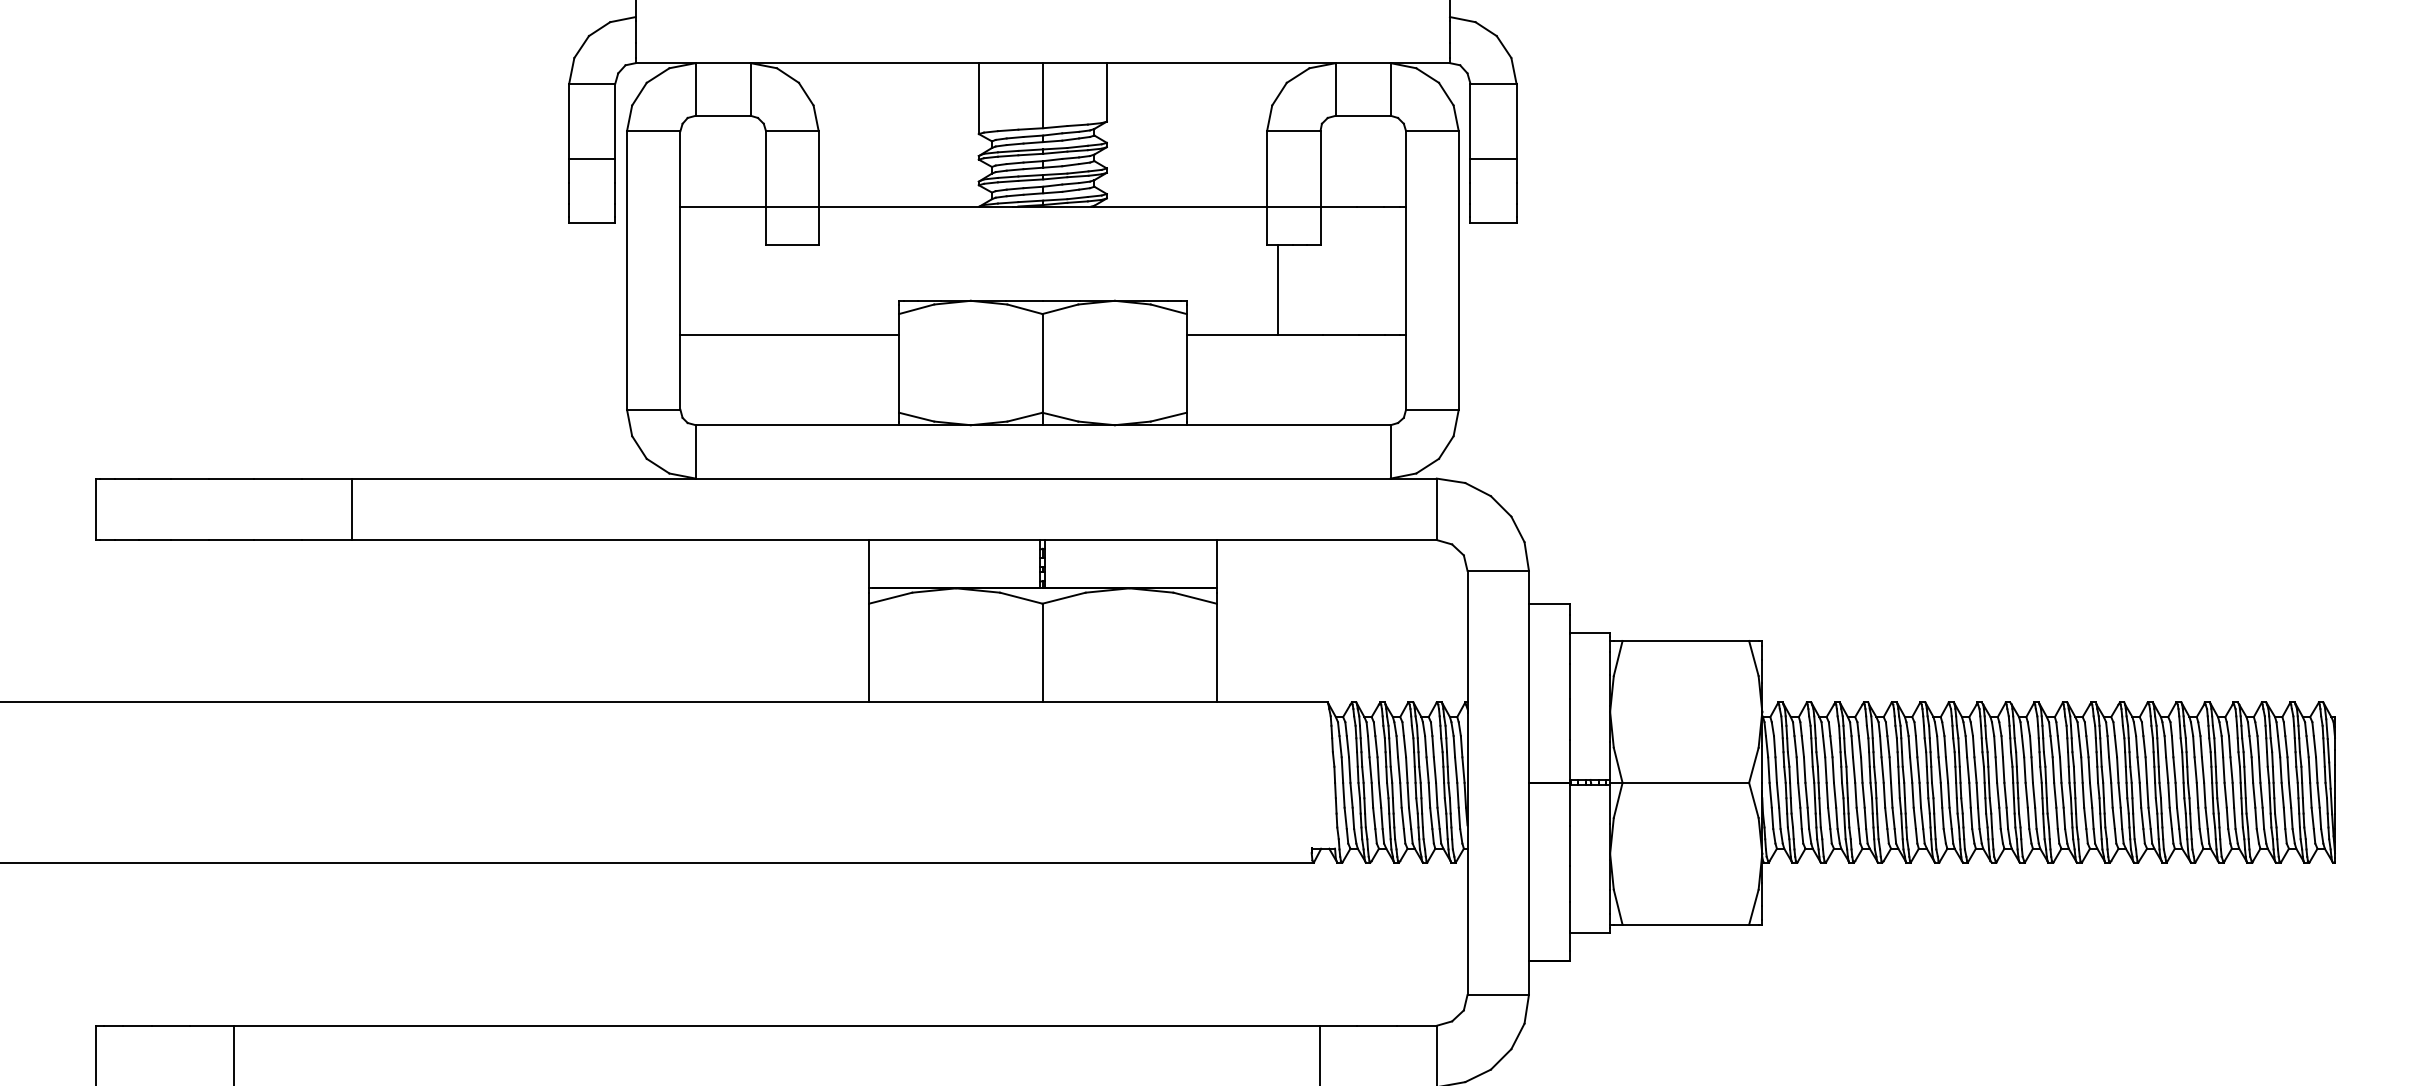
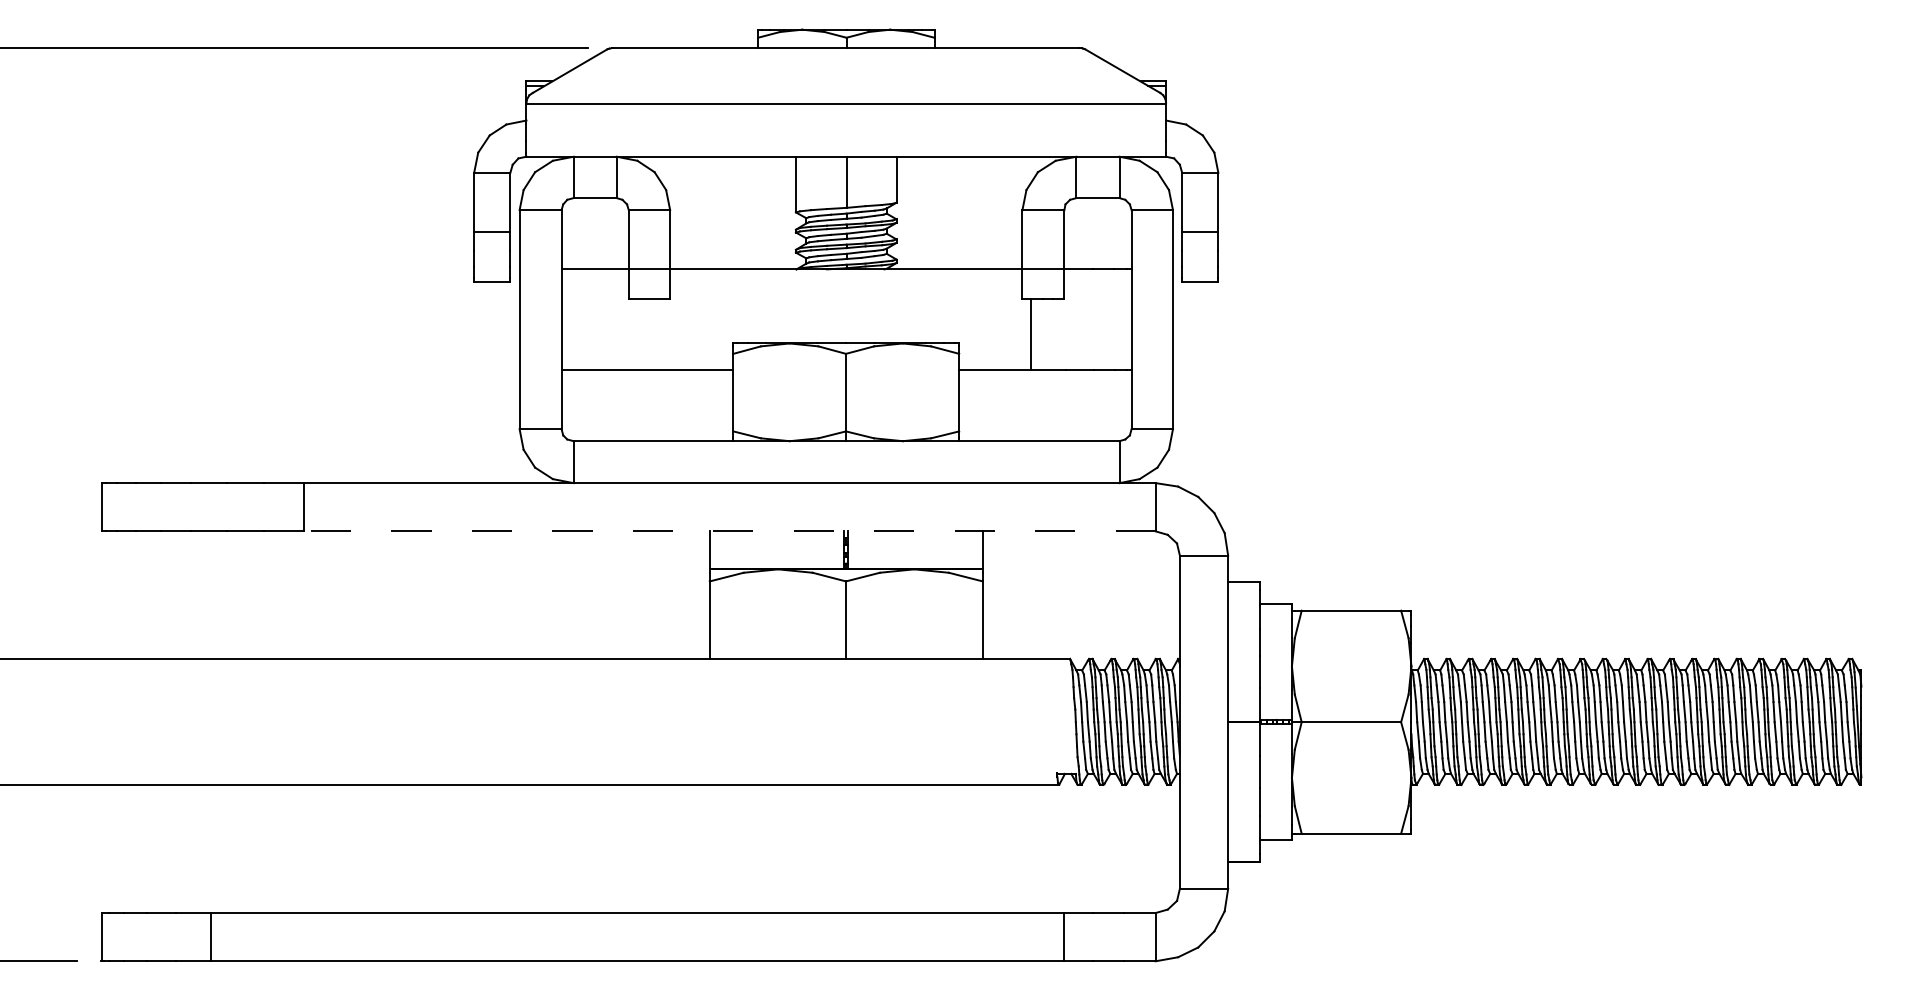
line: (894, 540) -> (729, 531), solid -> dashed

